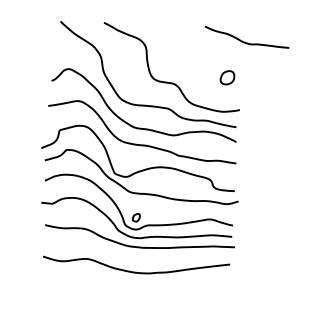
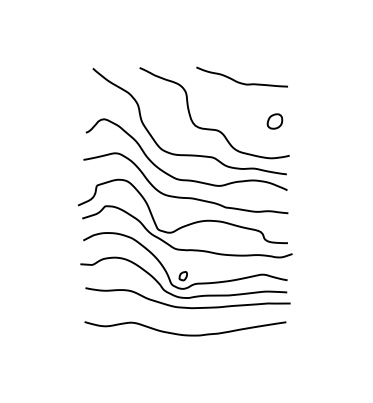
curve: (244, 41) -> (239, 81), moved

